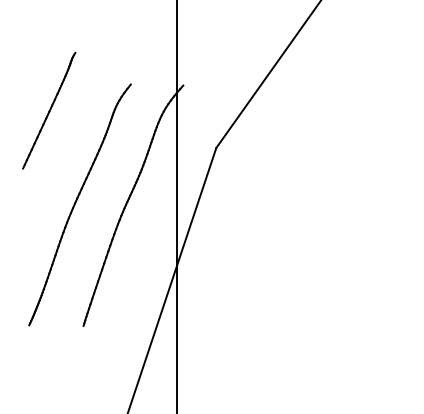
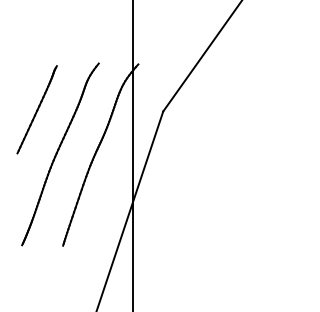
part: (49, 110) -> (37, 109), moved

